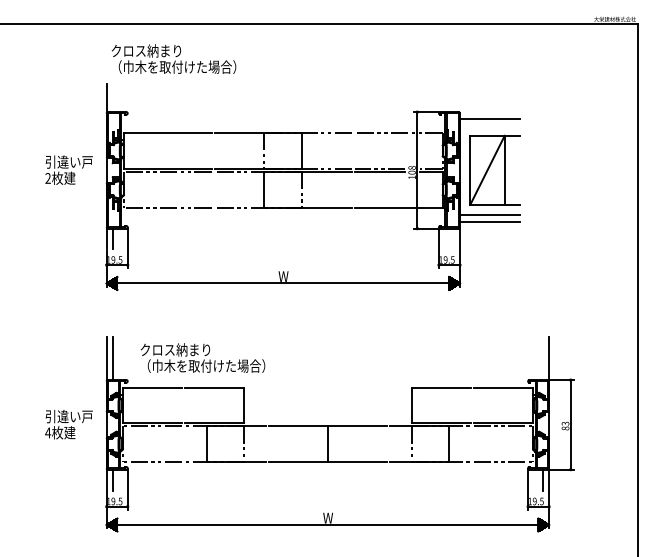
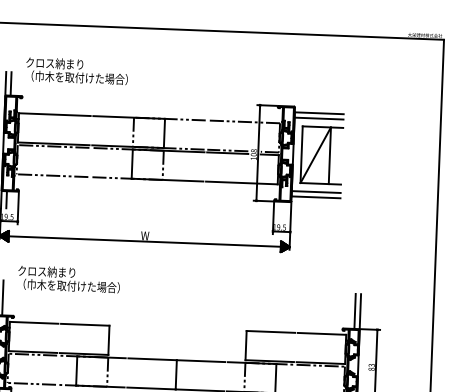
text: (173, 58) -> (76, 70), moved
line: (113, 97) -> (11, 83), added
line: (489, 125) -> (318, 118), added
text: (202, 357) -> (68, 278), moved
line: (542, 358) -> (354, 311), added

